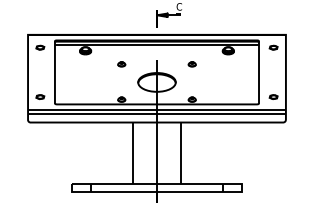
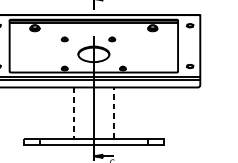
part: (191, 64) -> (111, 39), moved
line: (133, 153) -> (74, 113), solid -> dashed
line: (180, 153) -> (113, 113), solid -> dashed

